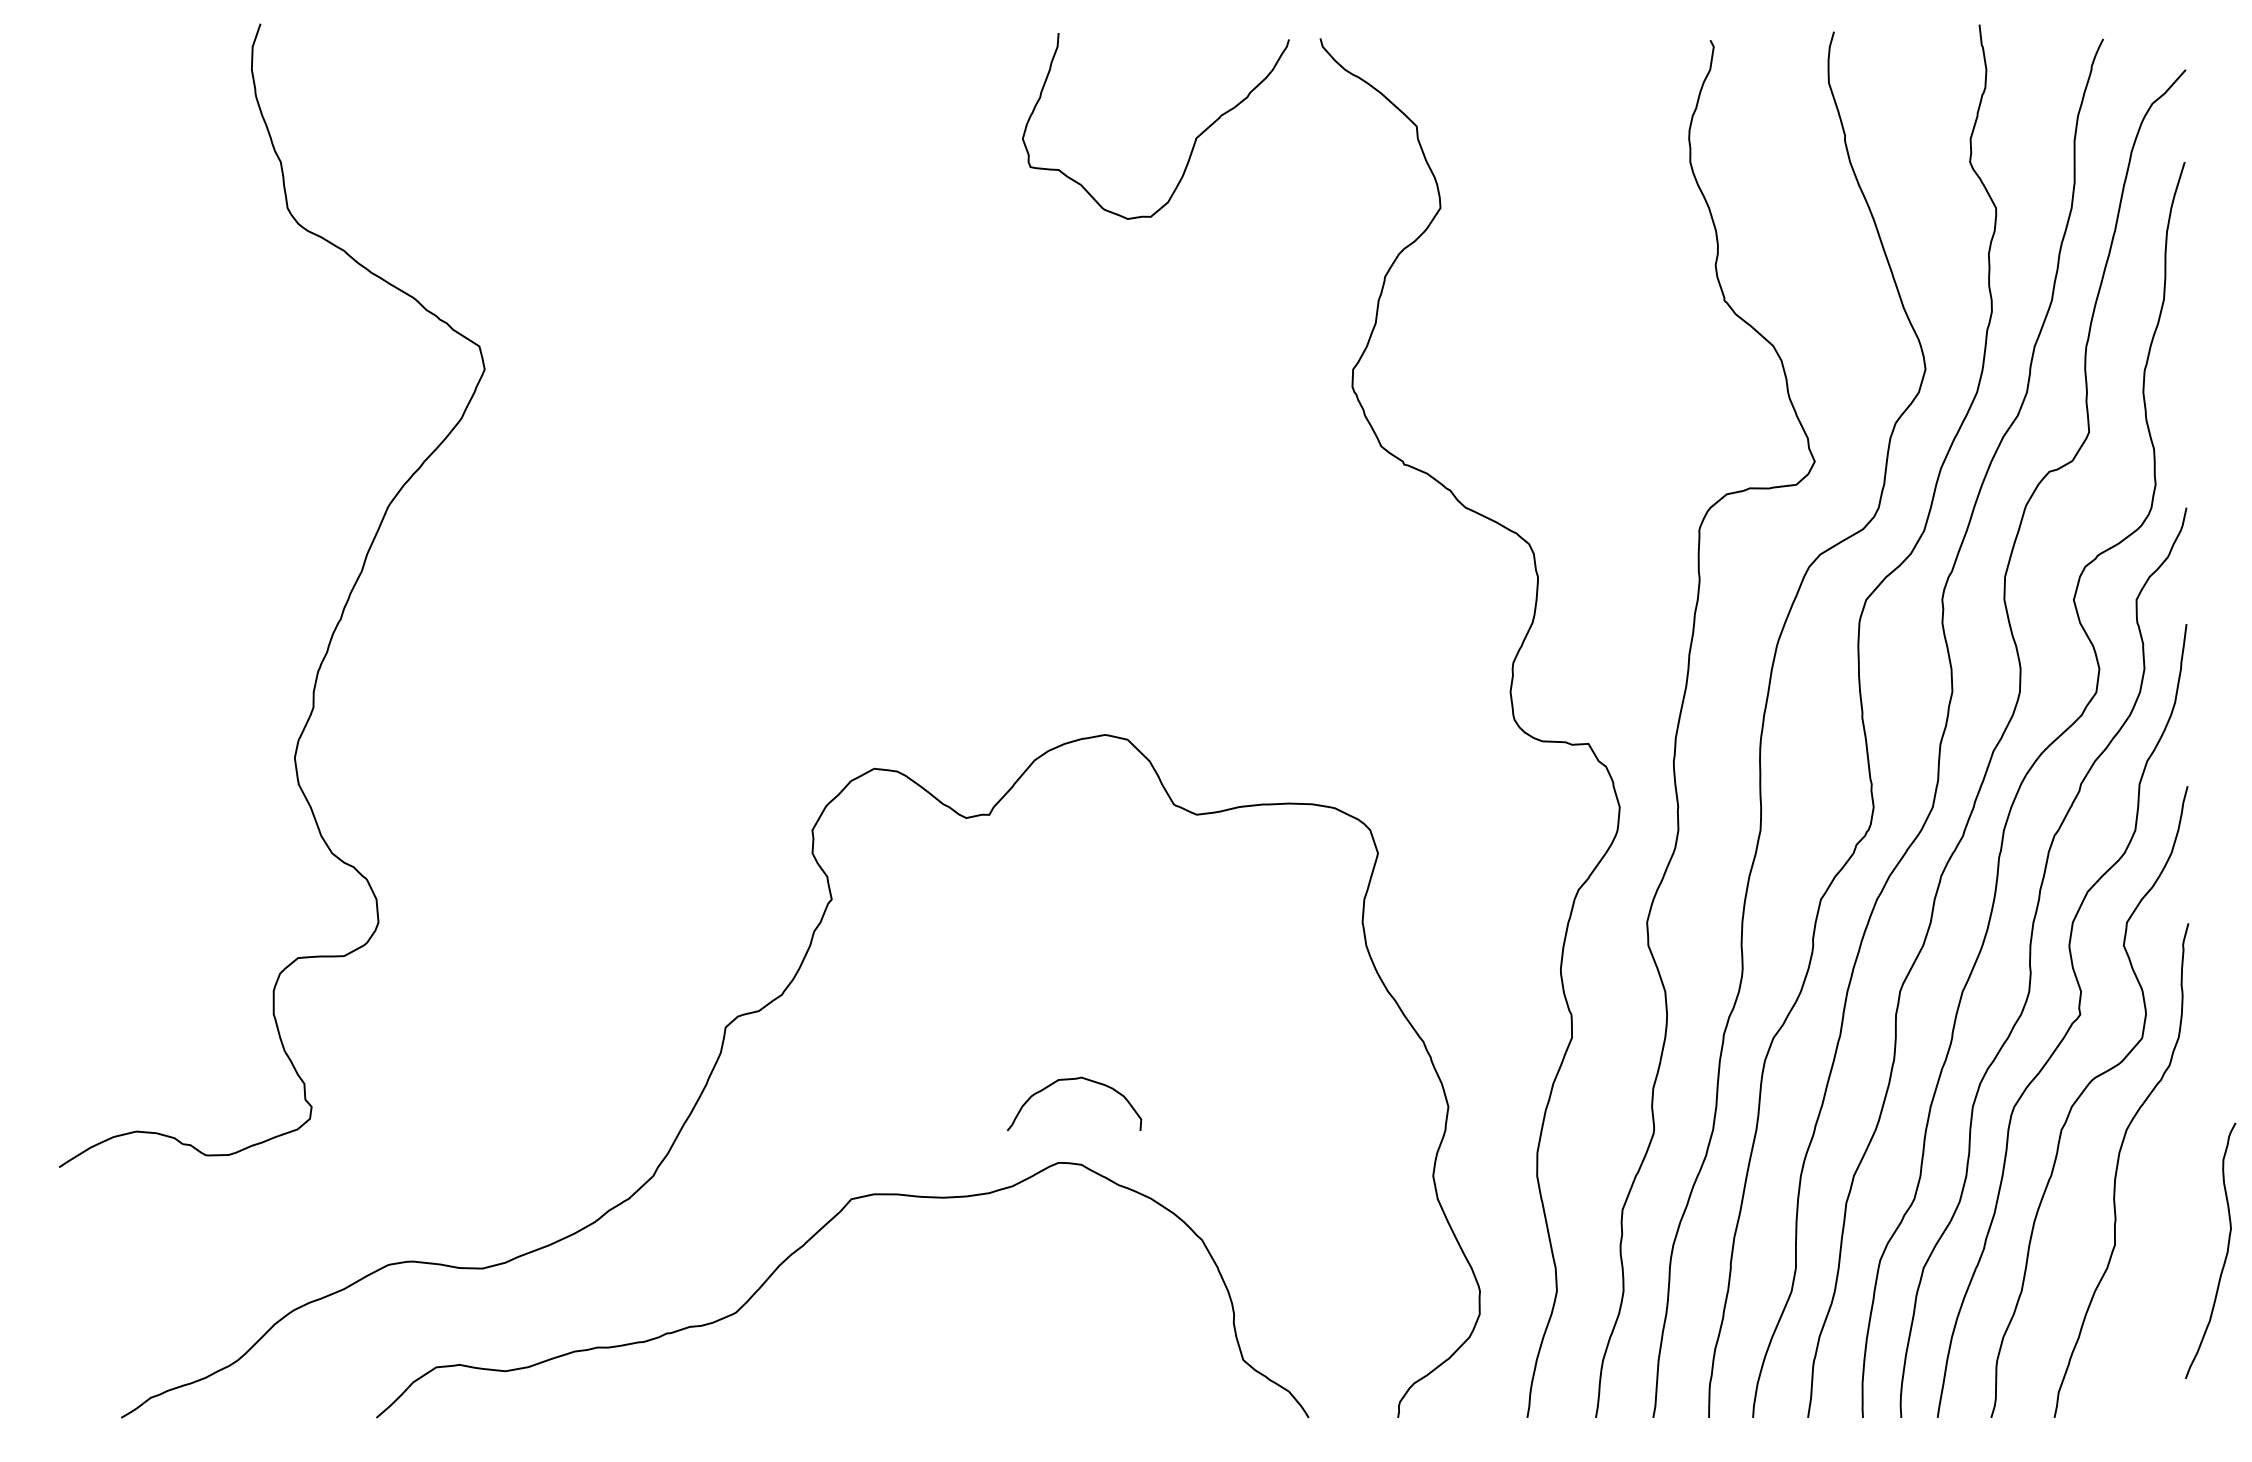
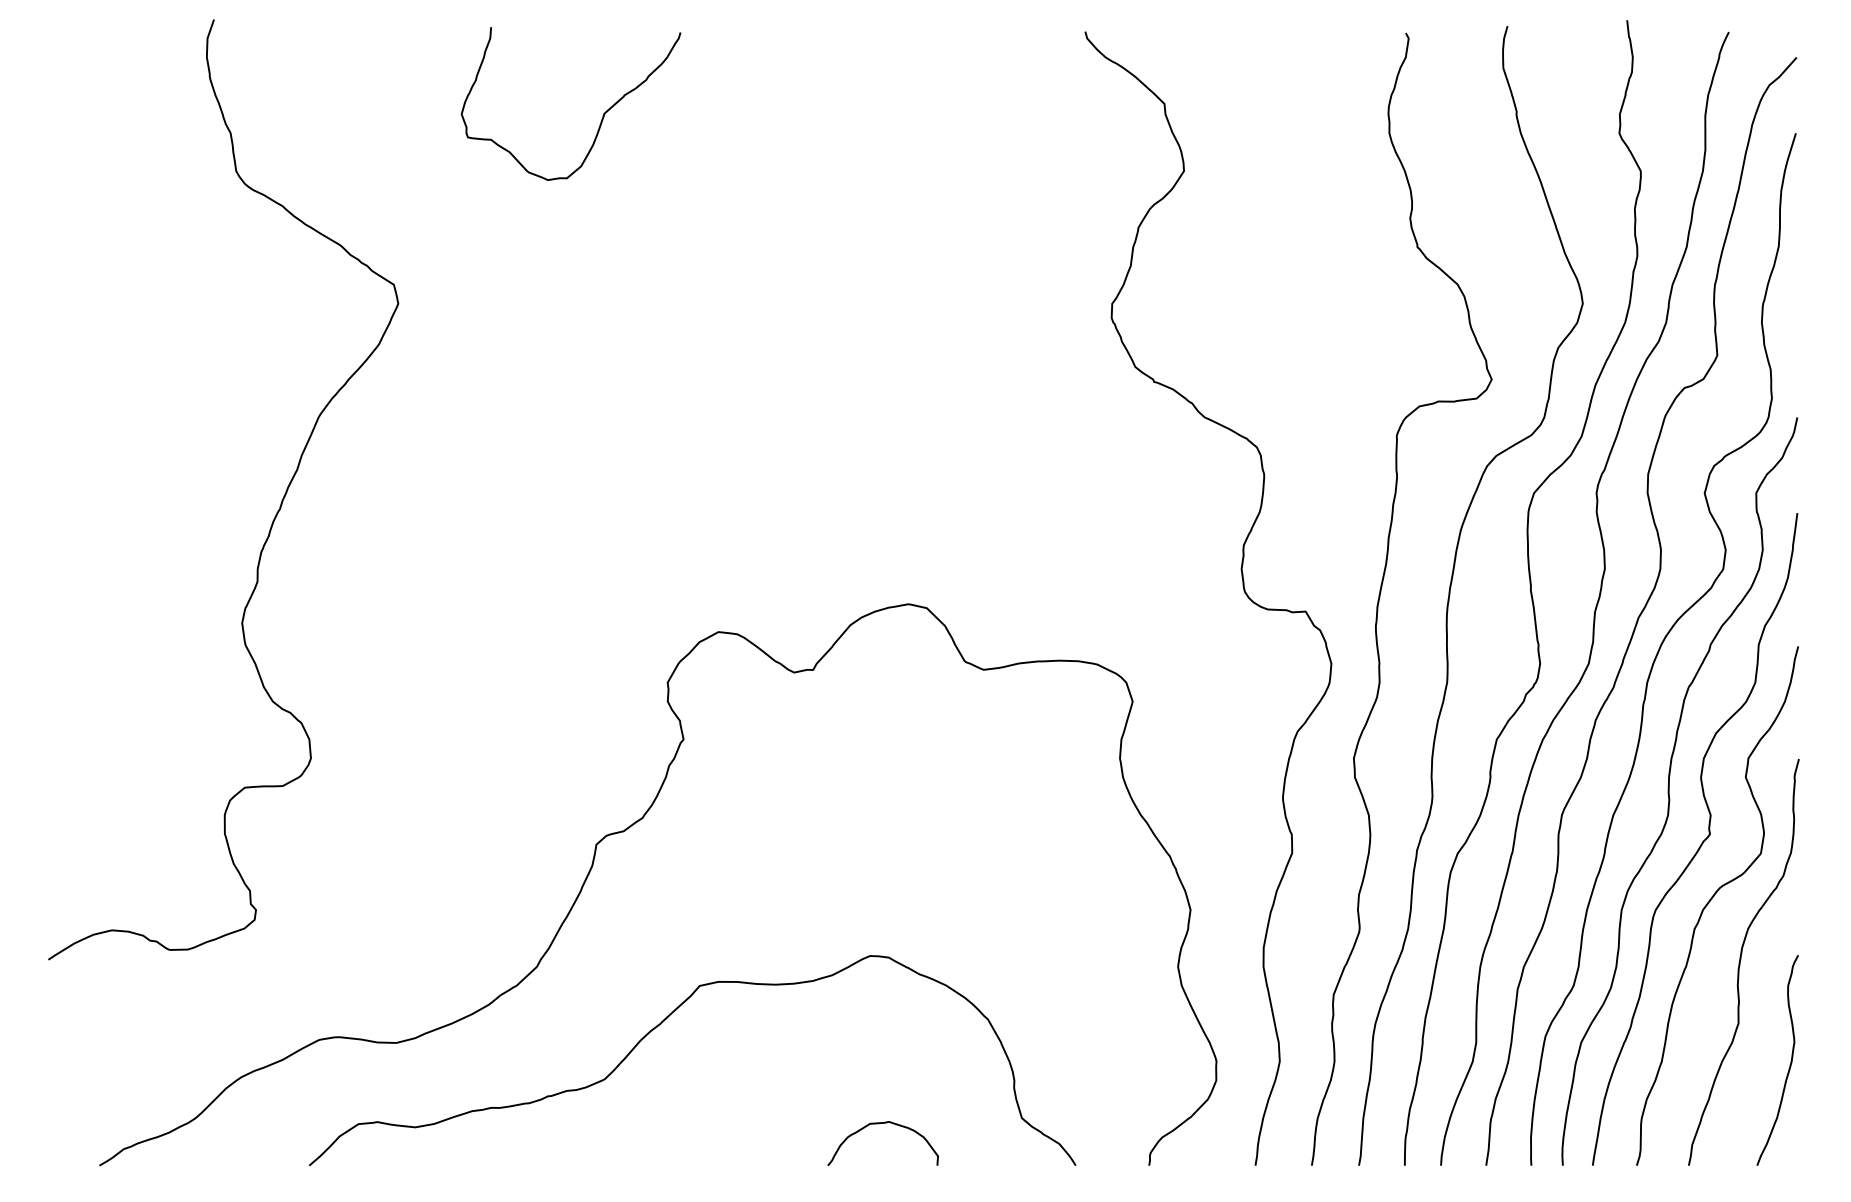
curve: (1194, 140) -> (602, 115), moved
curve: (1069, 1080) -> (879, 1124), moved
curve: (2225, 1255) -> (1789, 1064), moved

